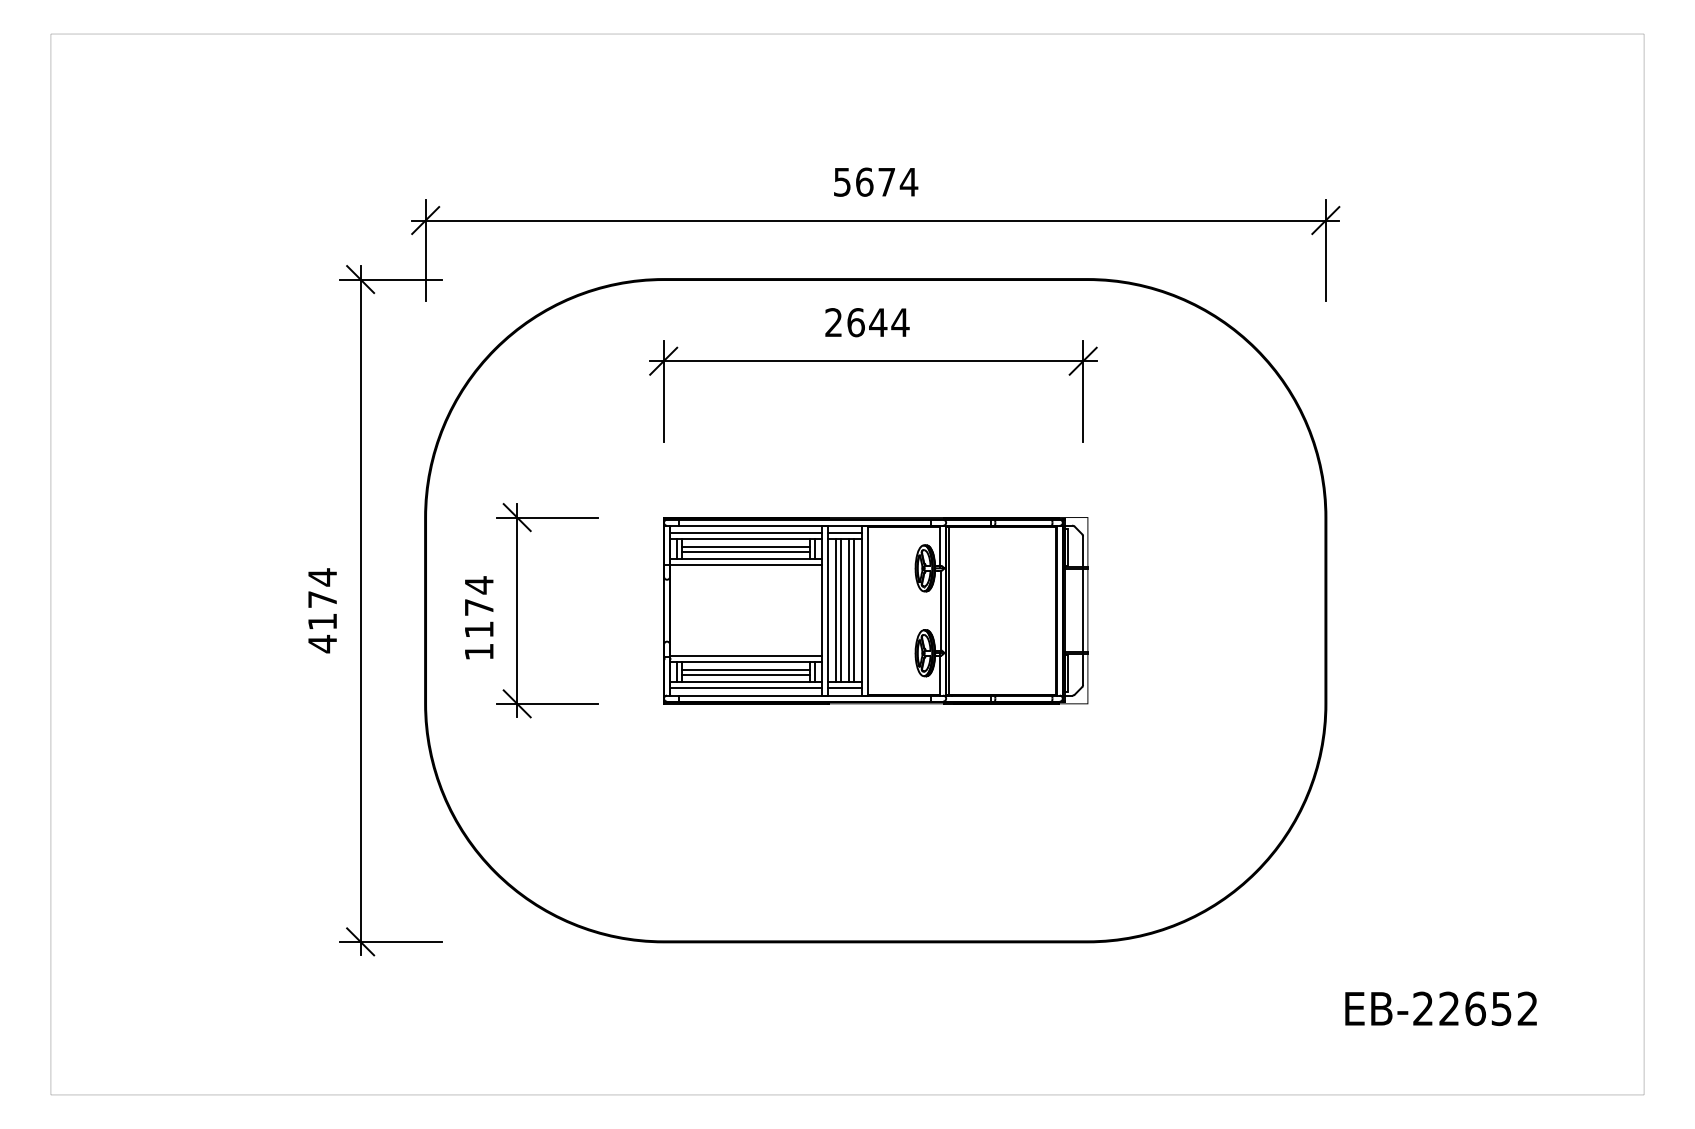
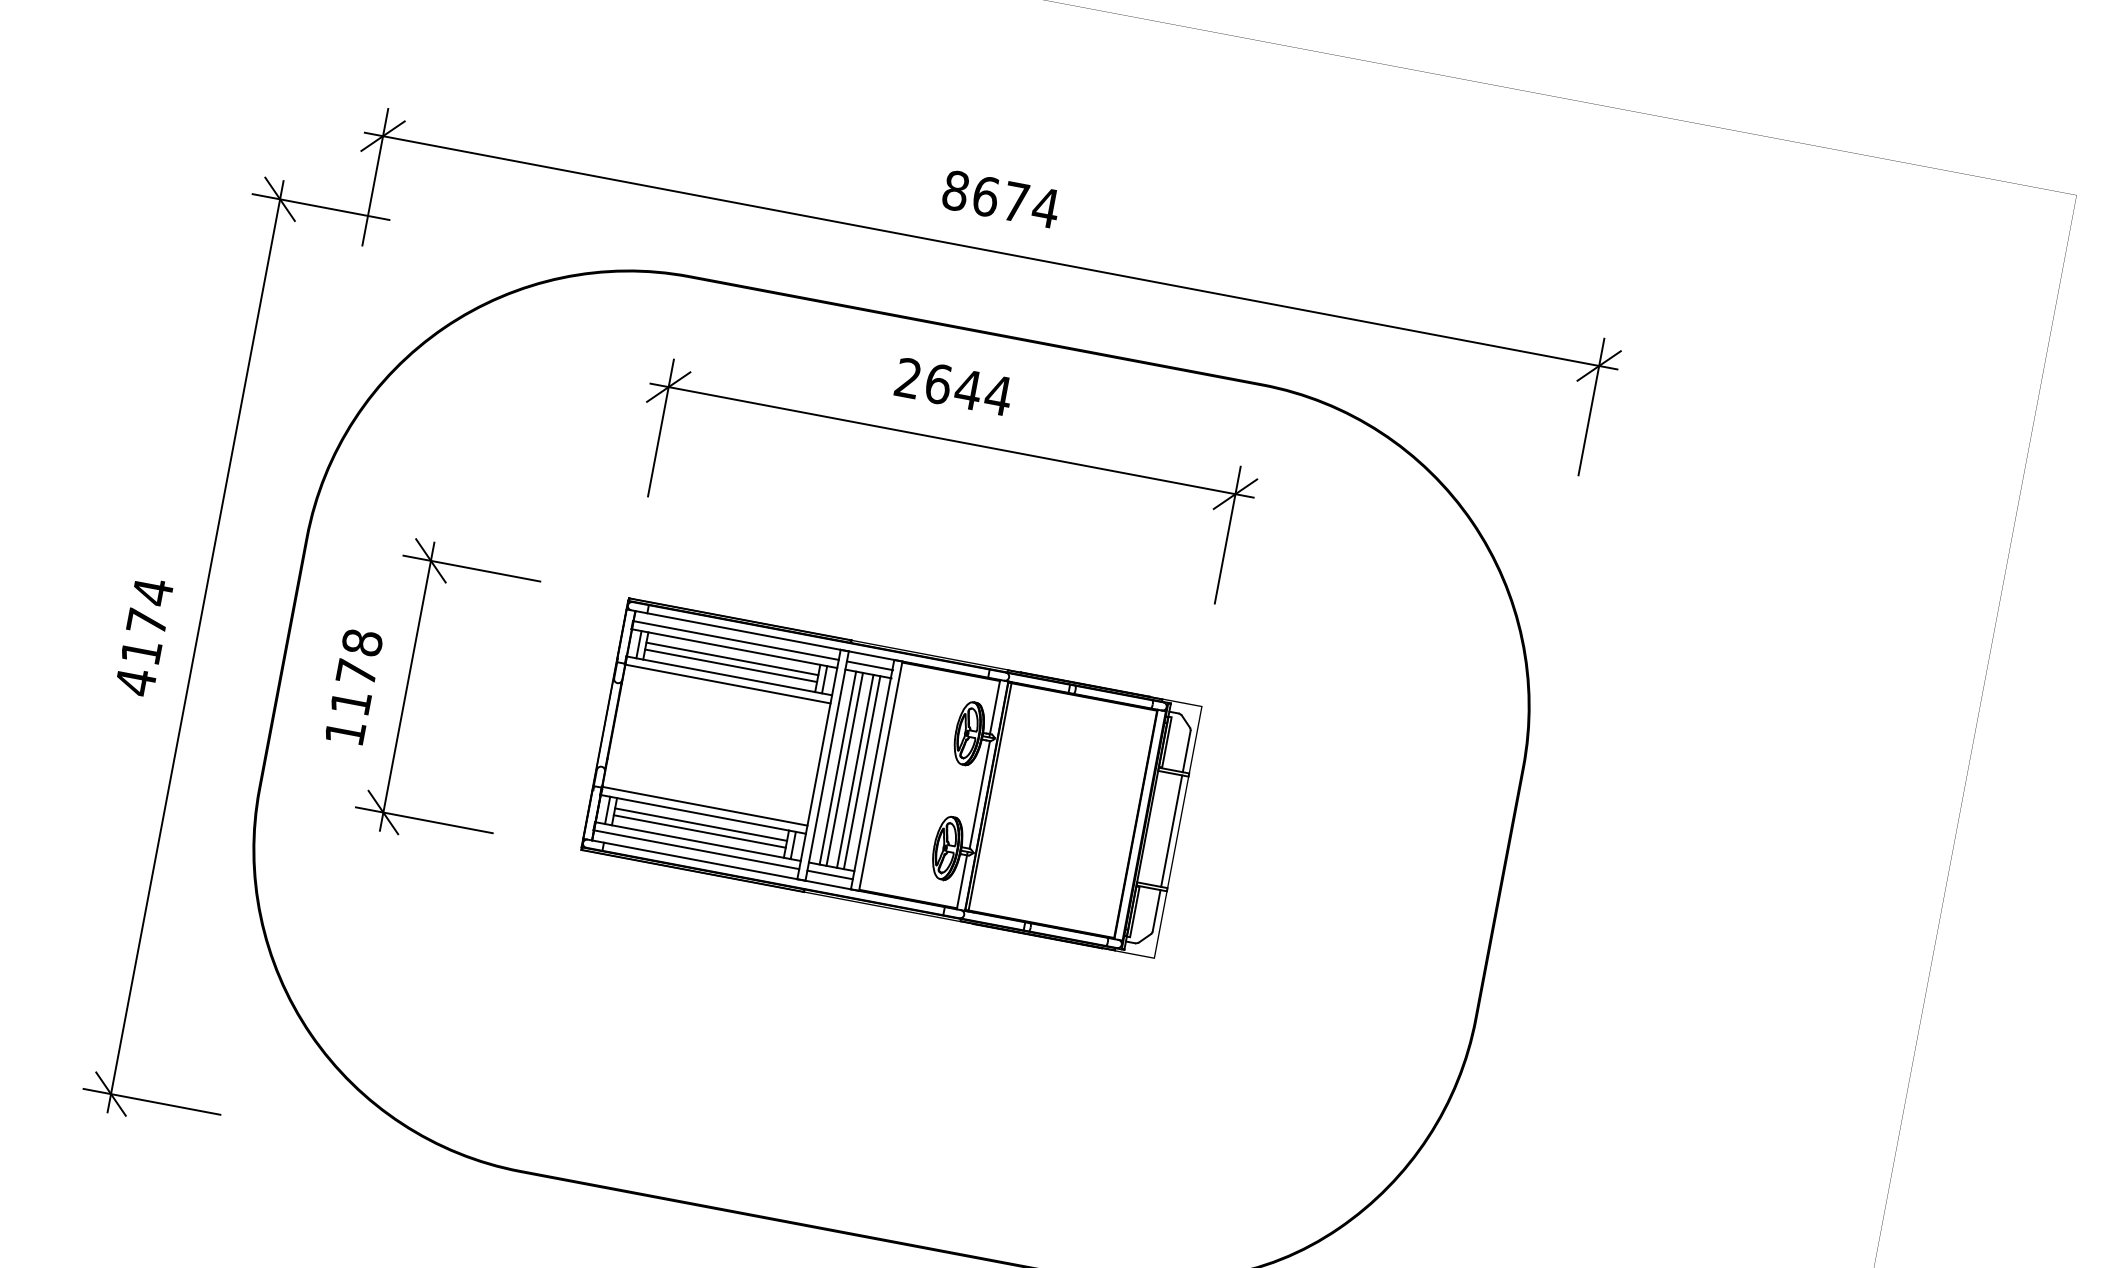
text: (842, 181) -> (956, 189), 5674 -> 8674
text: (478, 585) -> (361, 642), 1174 -> 1178

